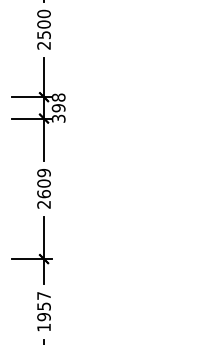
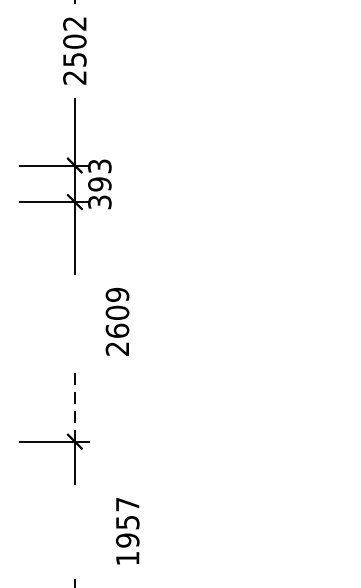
text: (43, 13) -> (73, 22), 2500 -> 2502
text: (58, 97) -> (99, 166), 398 -> 393
text: (43, 188) -> (116, 321), moved
line: (44, 237) -> (75, 404), solid -> dashed
text: (43, 311) -> (126, 530), moved

